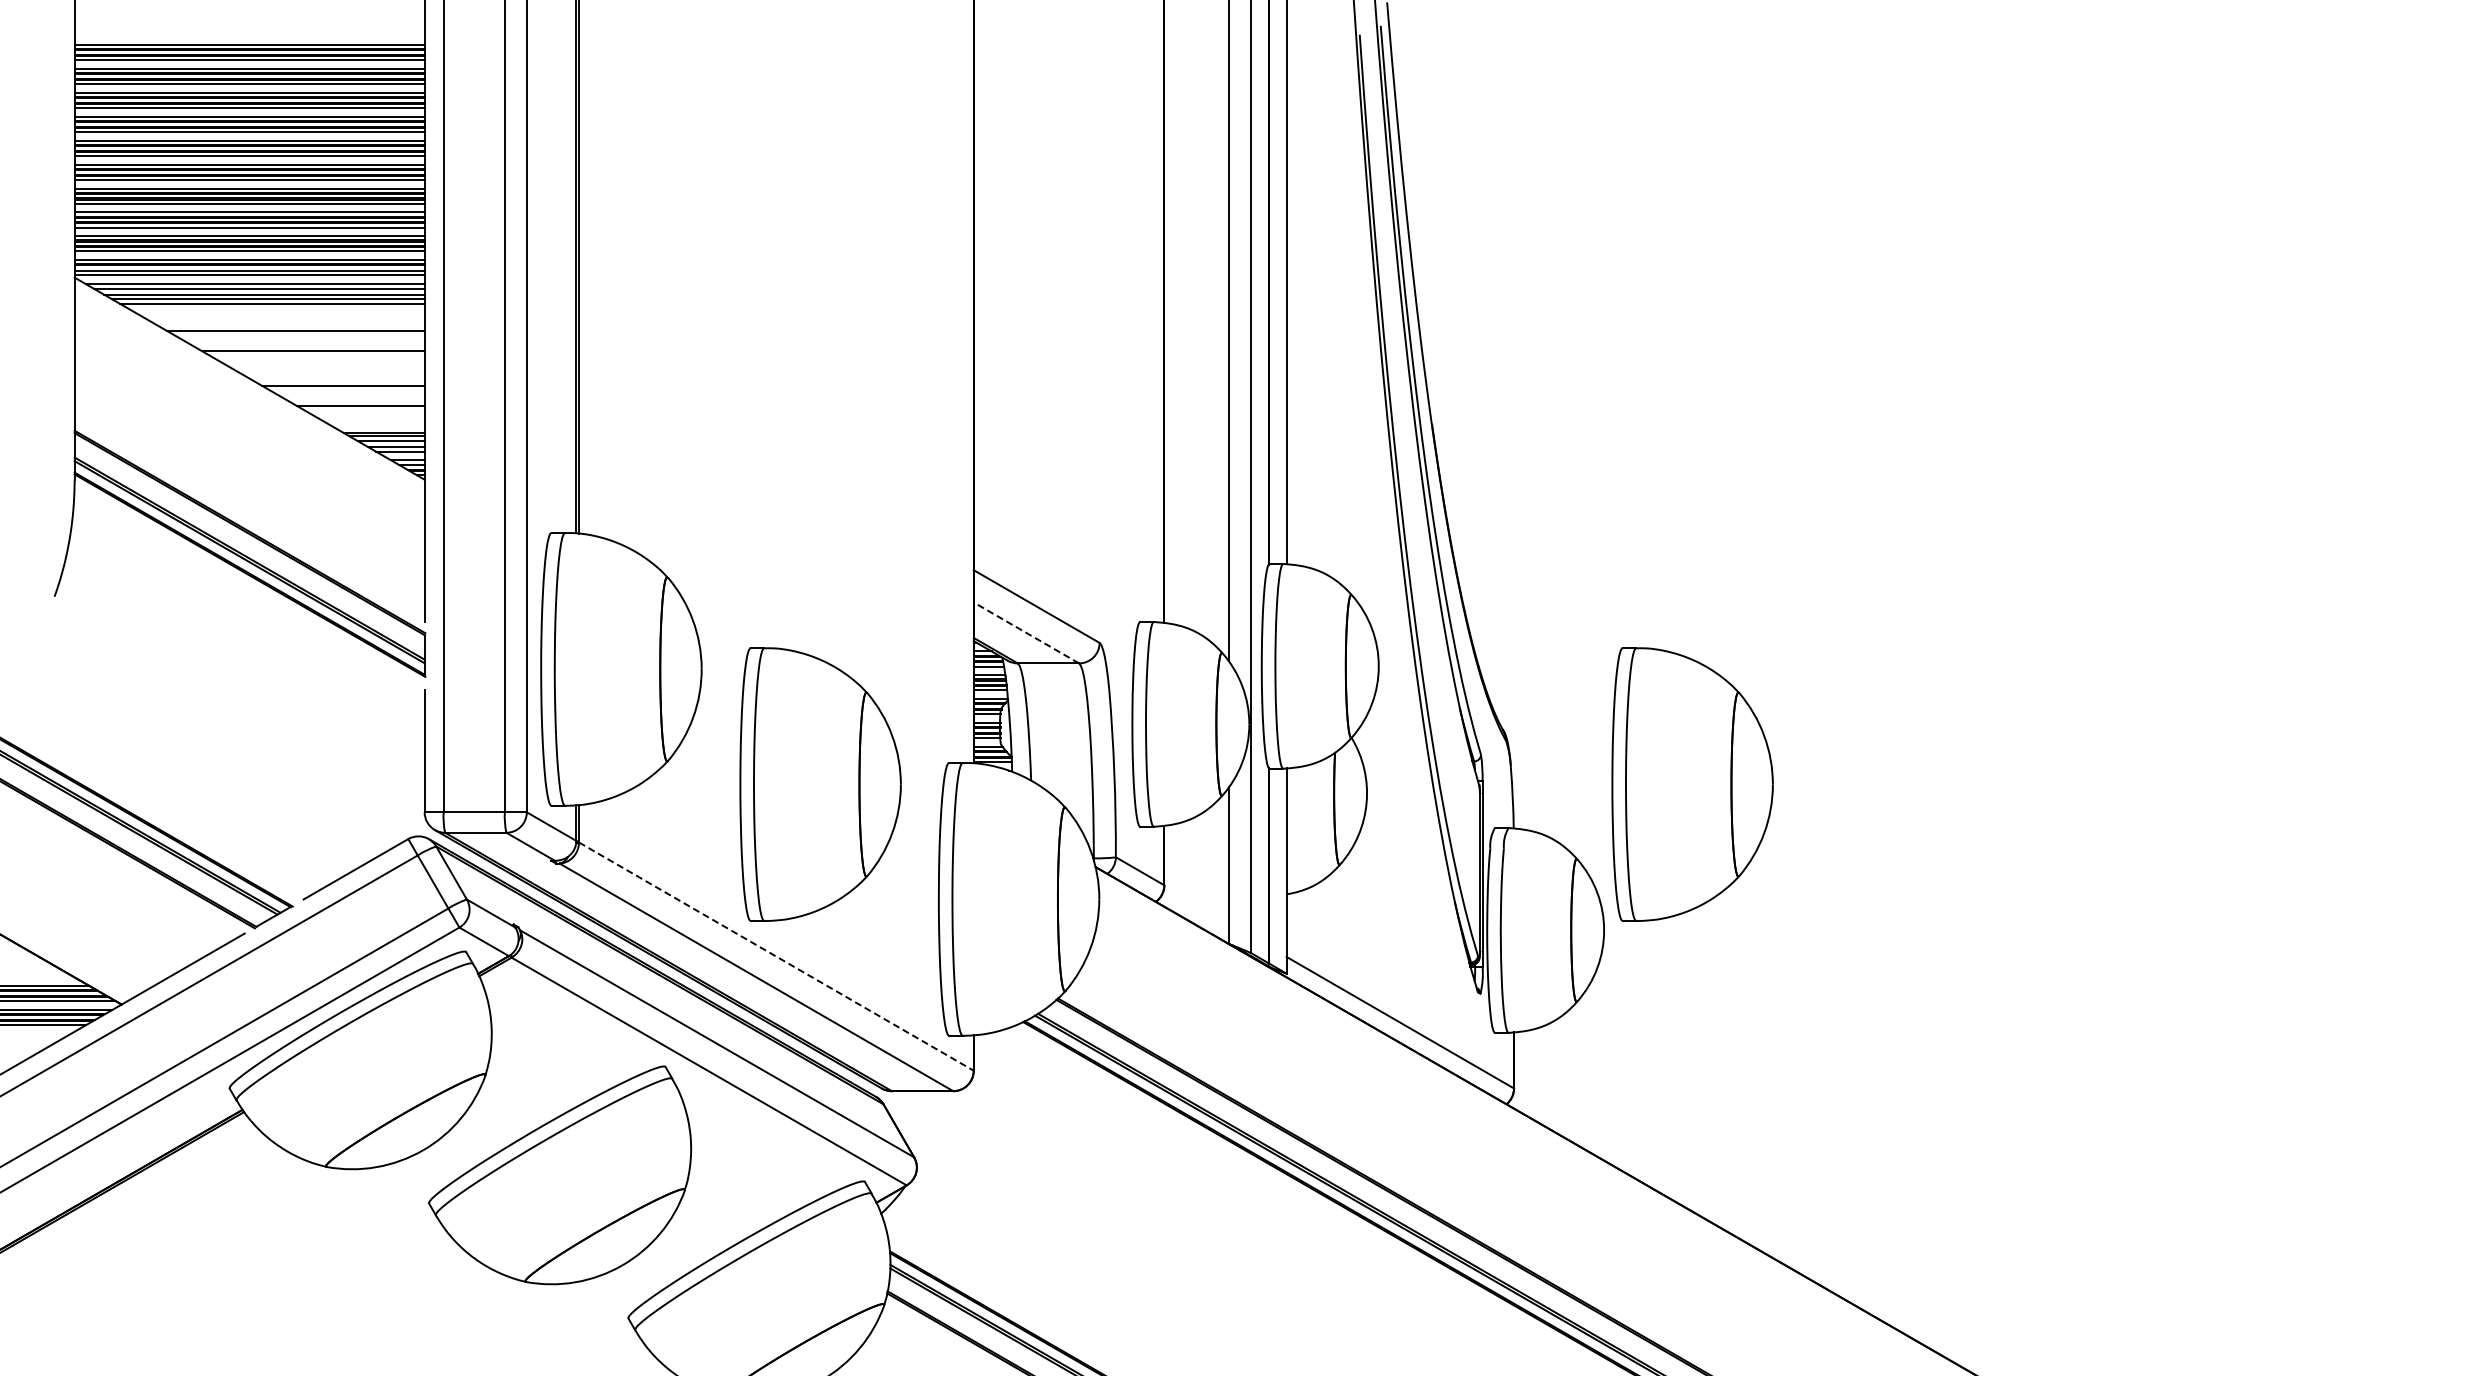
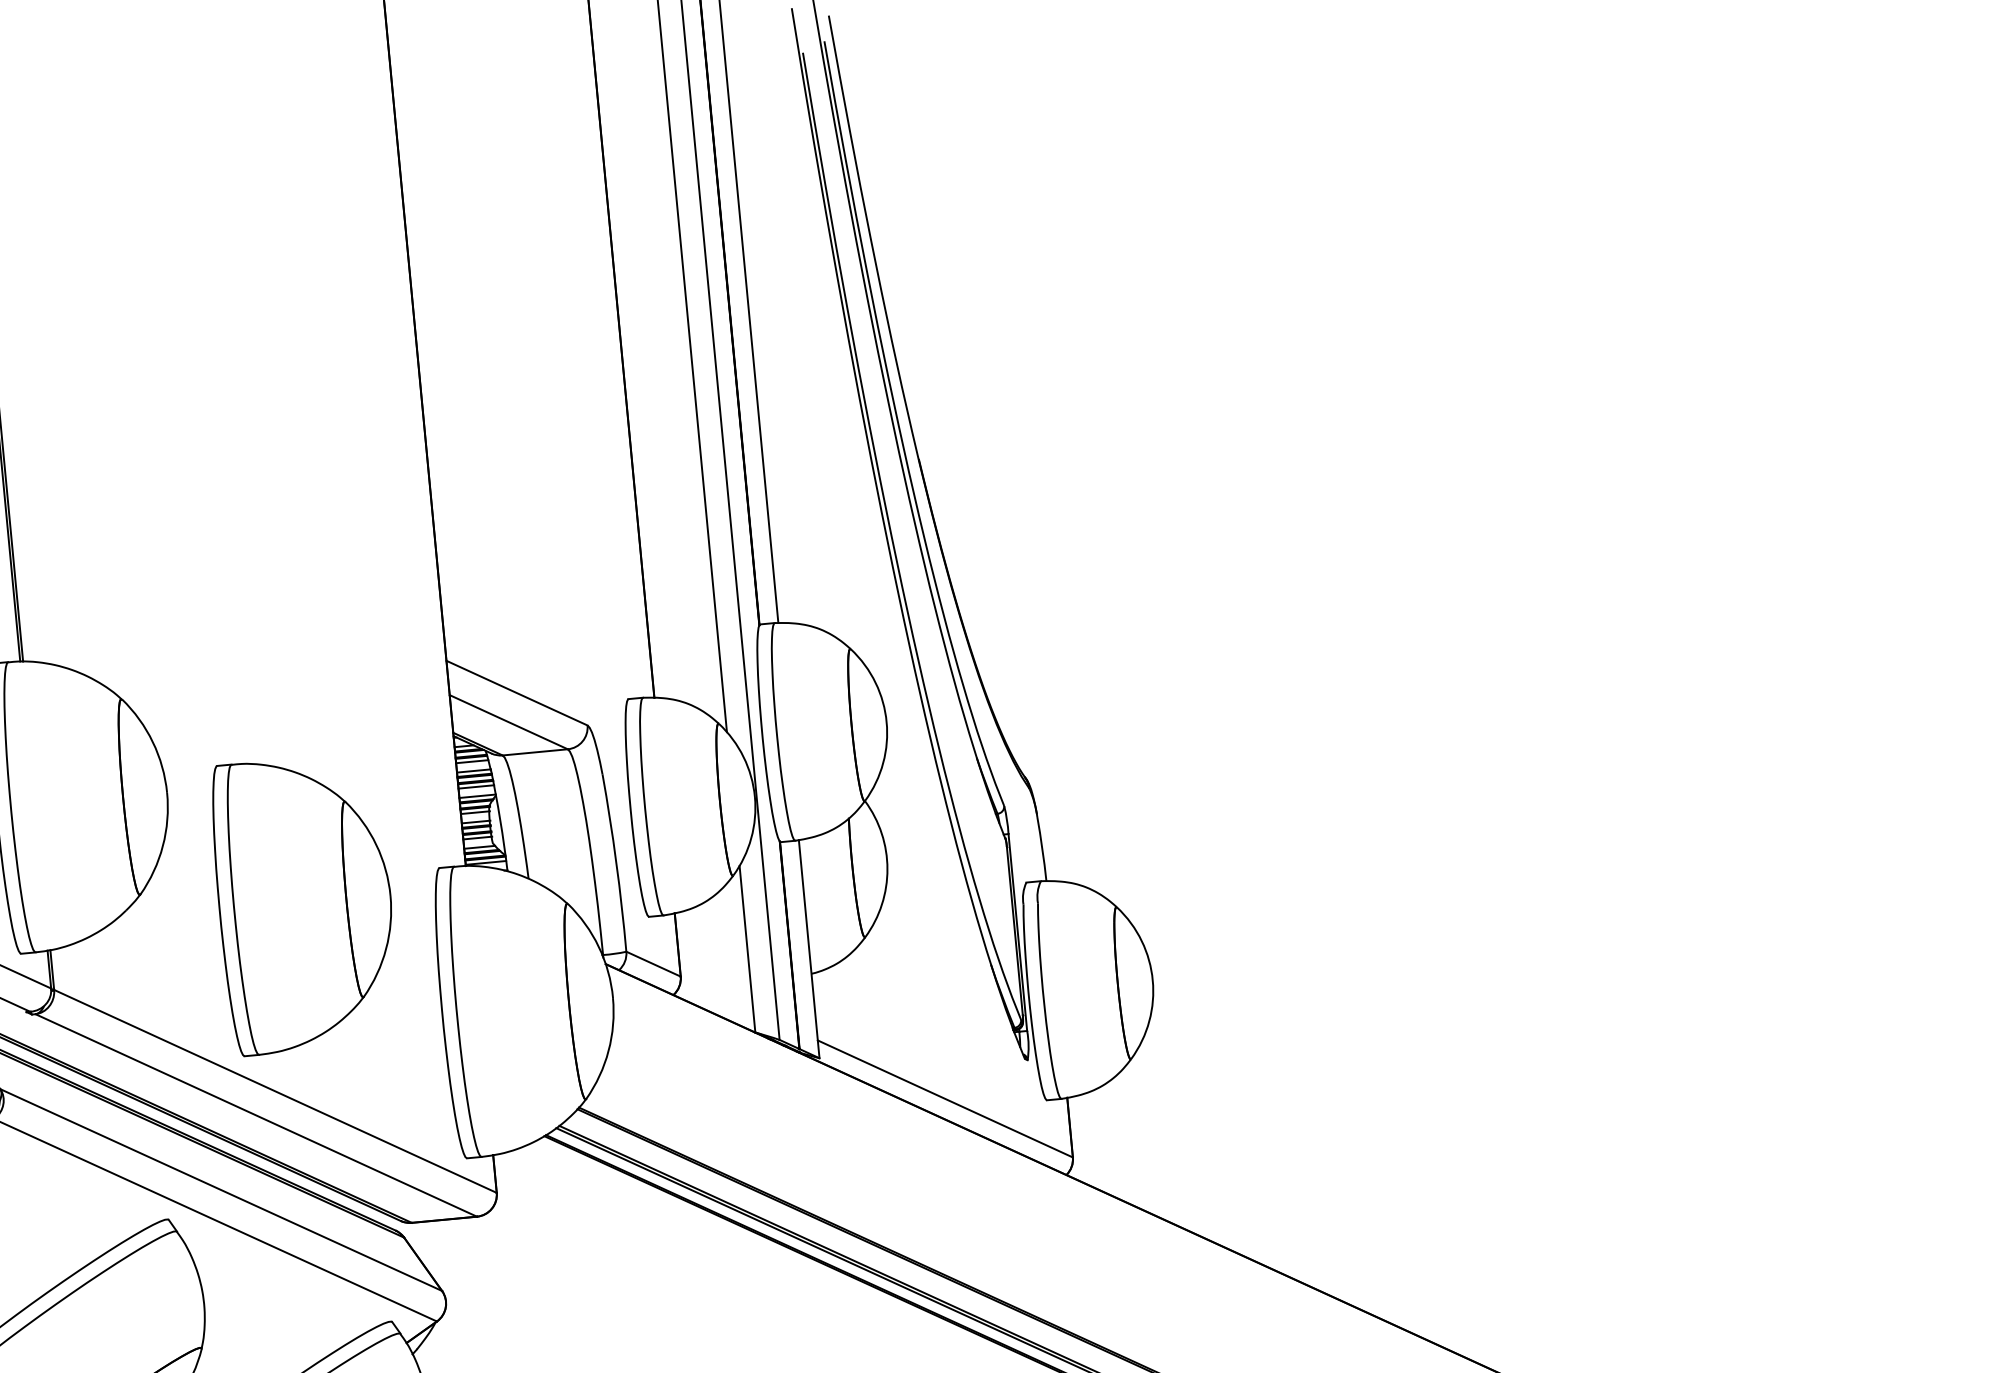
line: (1026, 632) -> (508, 721), dashed -> solid
part: (1692, 784) -> (1232, 816), removed
line: (776, 956) -> (275, 1091), dashed -> solid

